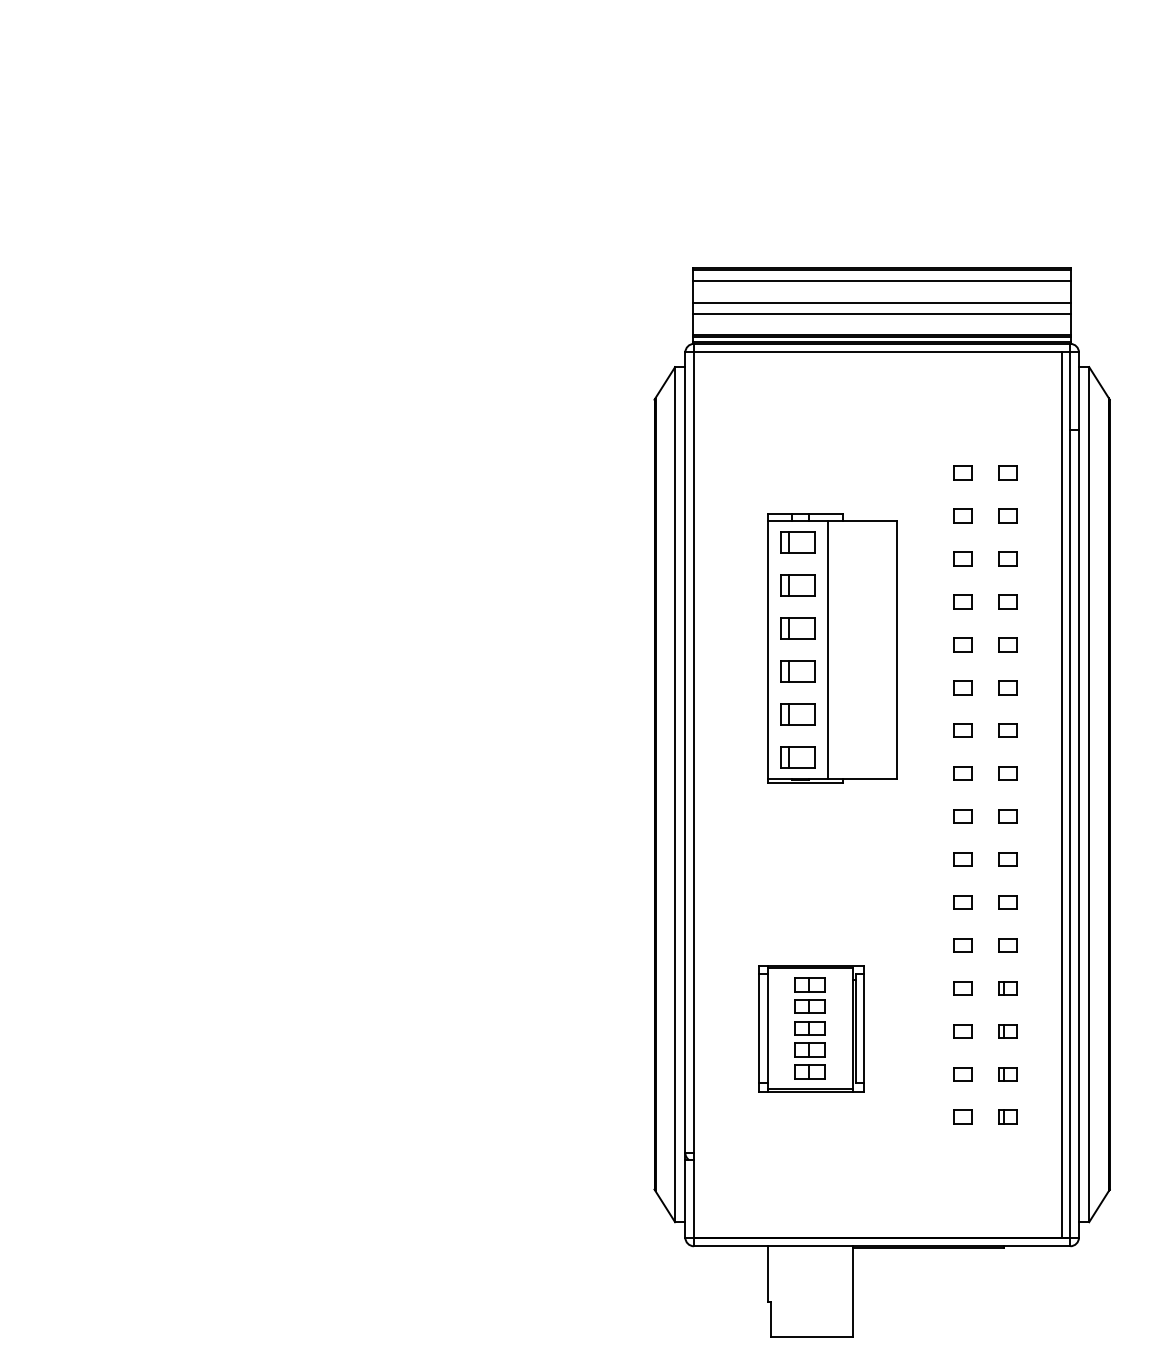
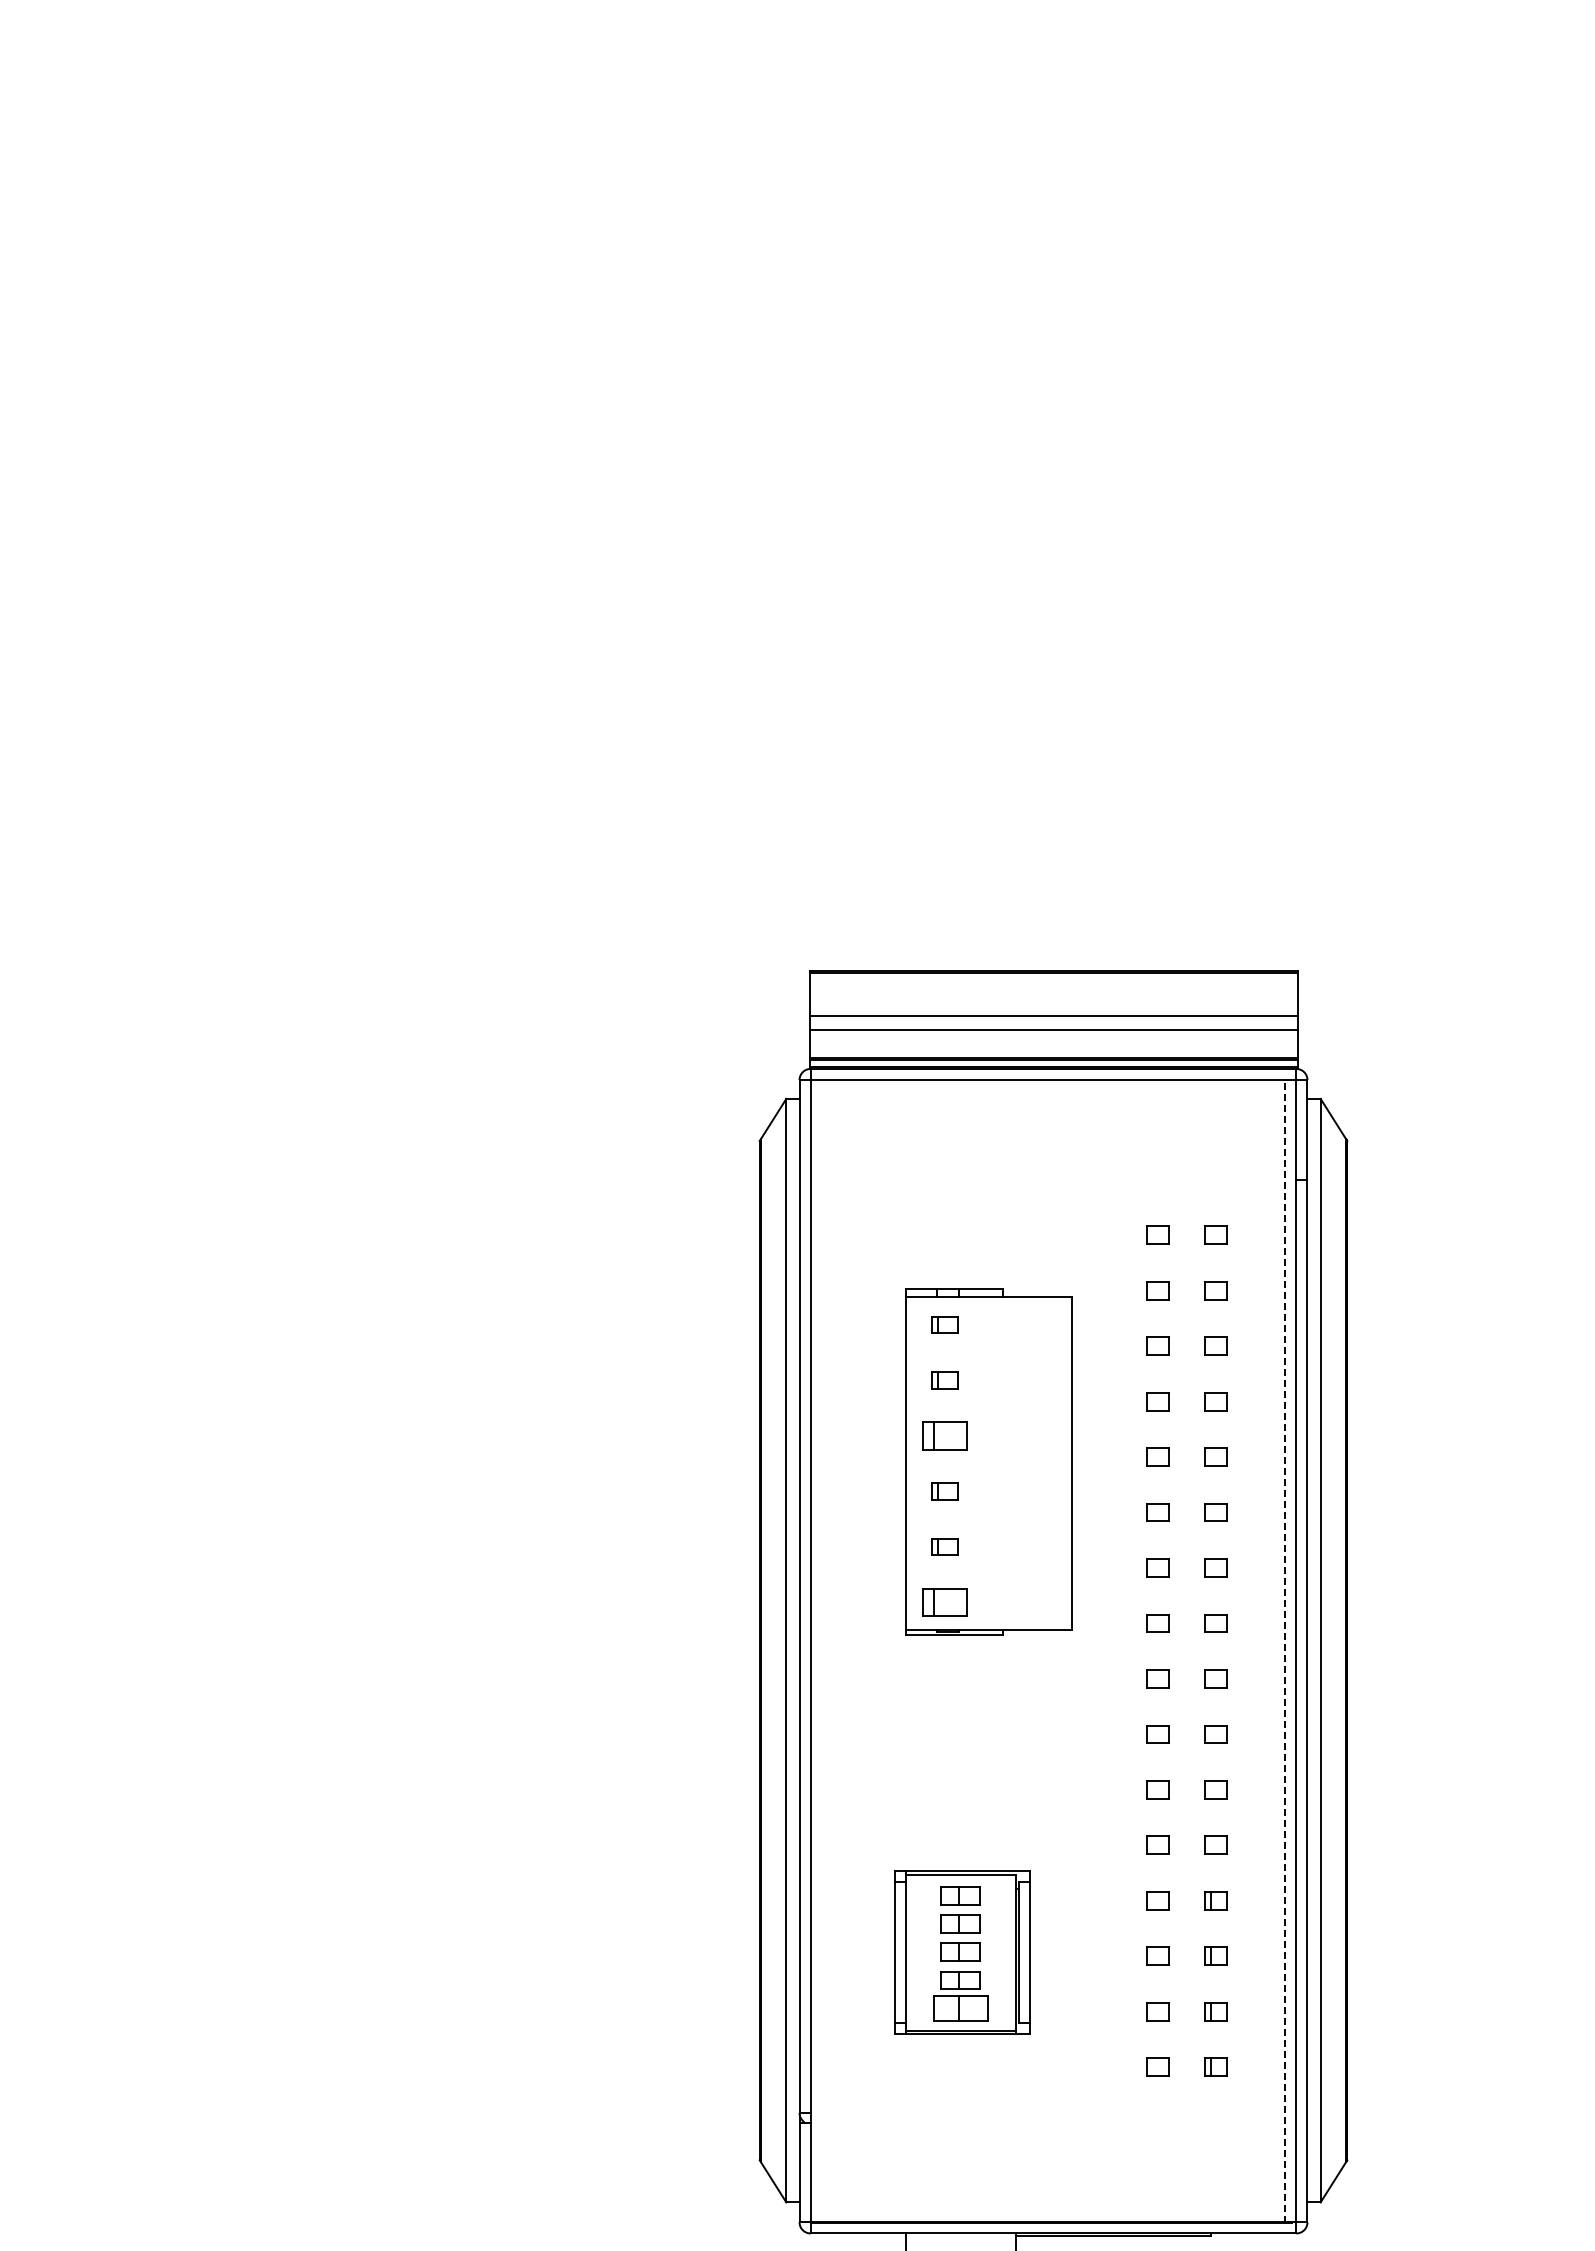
line: (882, 281) -> (1053, 988), removed
part: (797, 541) -> (944, 1324), size x0.6
part: (797, 585) -> (944, 1380), size x0.6
line: (827, 649) -> (983, 1463), removed
part: (797, 671) -> (944, 1491), size x0.6
part: (797, 713) -> (944, 1546), size x0.6
line: (1061, 794) -> (1285, 1650), solid -> dashed
part: (810, 1071) -> (960, 2008), size x1.4

